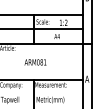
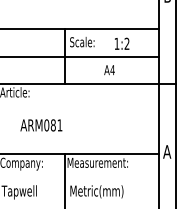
text: (35, 62) -> (41, 125), moved

